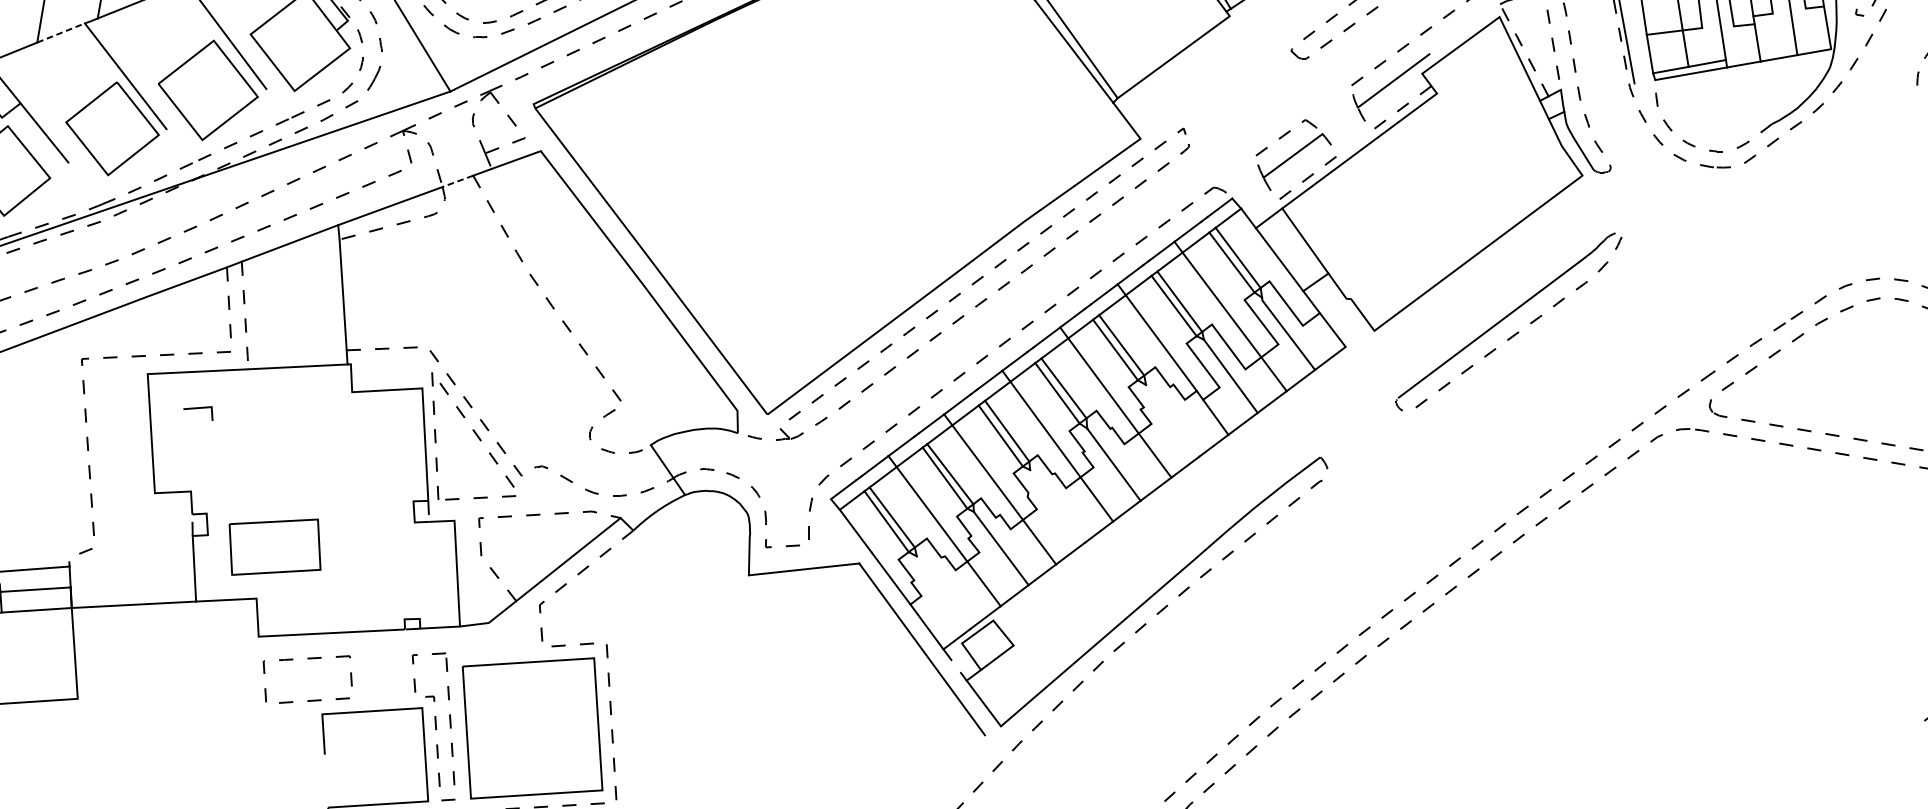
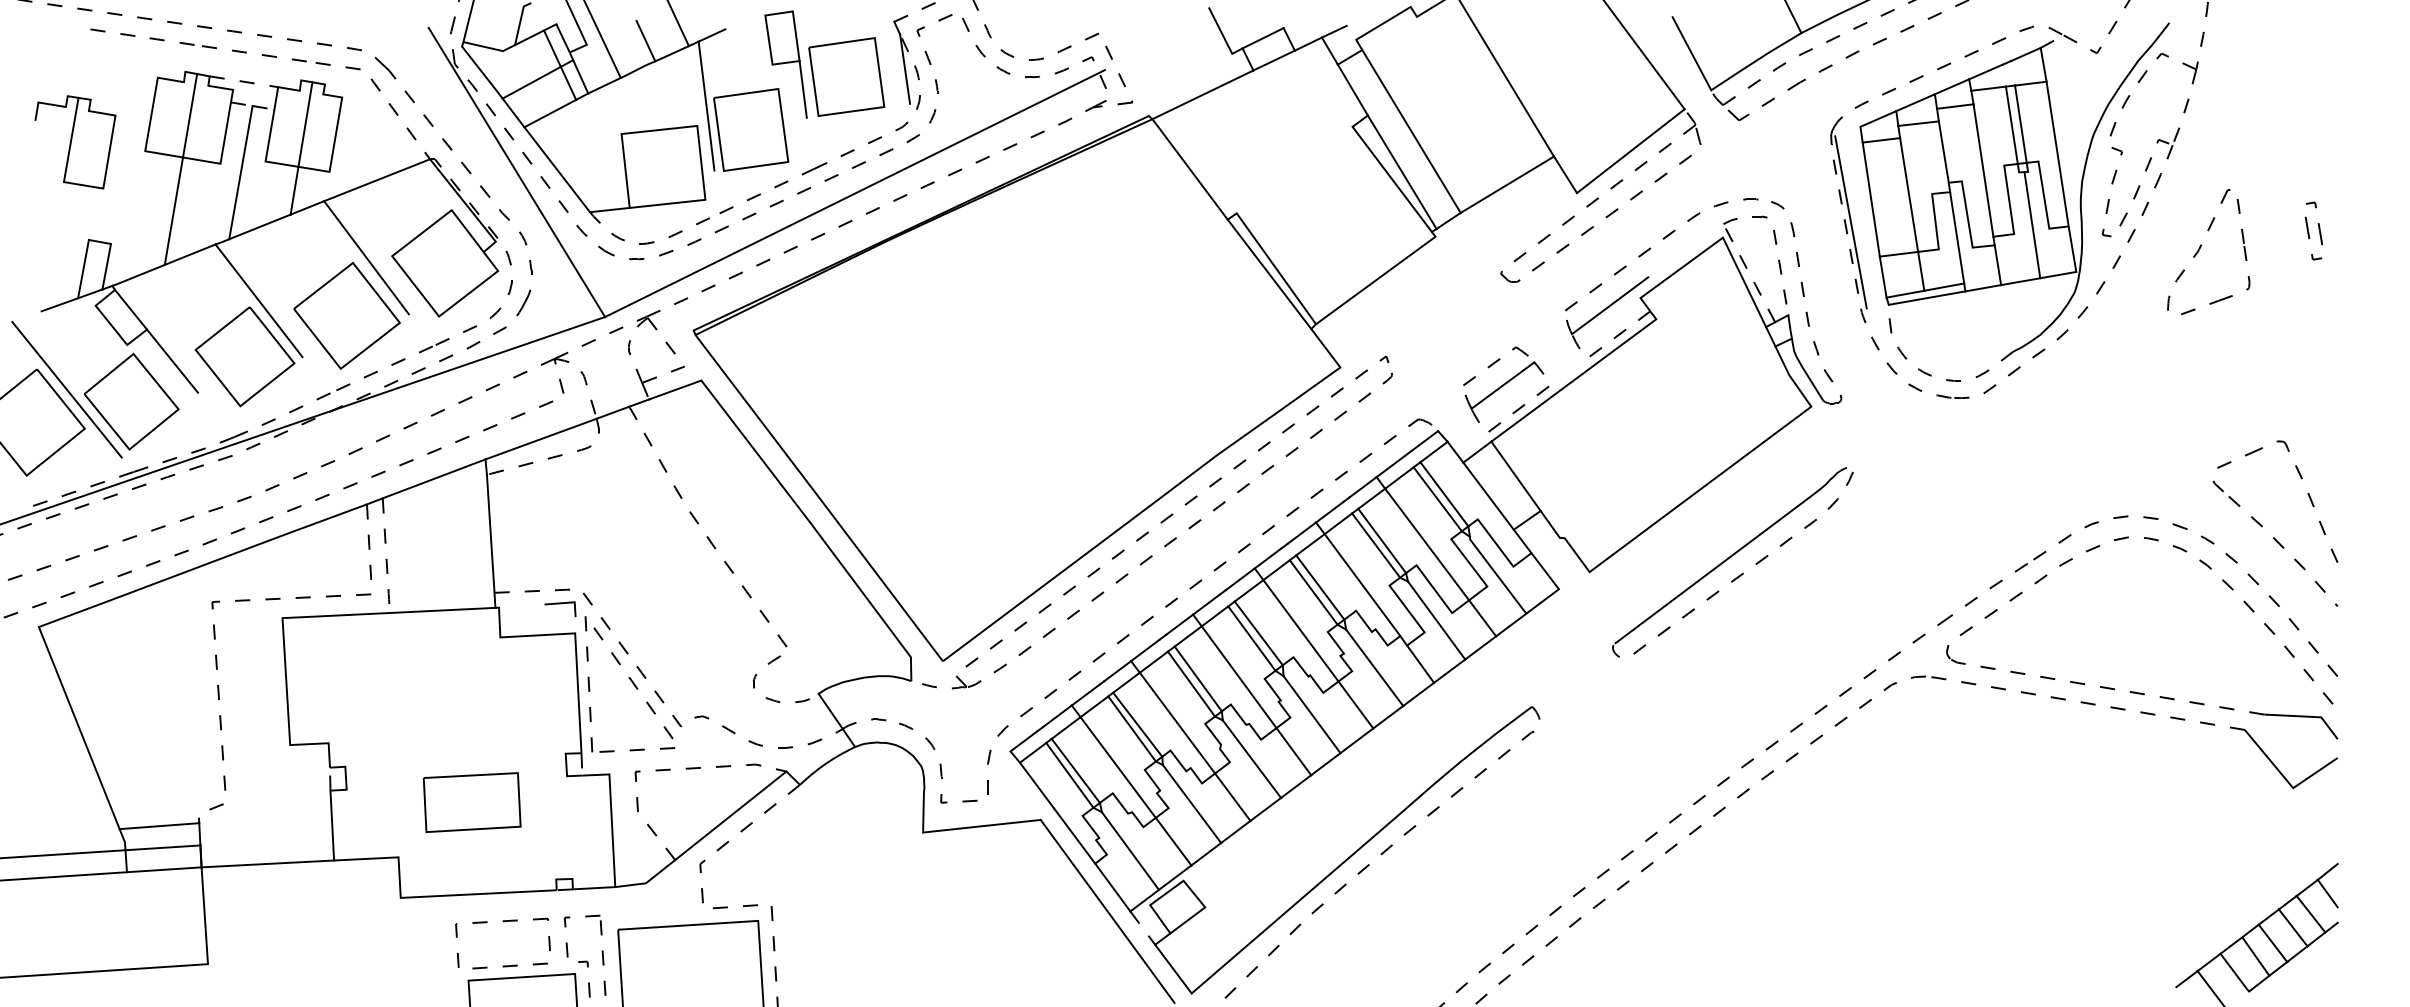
line: (61, 32) -> (190, 254), dashed -> solid
line: (457, 181) -> (612, 412), dashed -> solid
line: (198, 409) -> (560, 604), moved
line: (1172, 420) -> (1374, 667), added
line: (1057, 505) -> (1251, 758), added
part: (274, 547) -> (471, 802), moved
line: (943, 592) -> (1130, 850), added
part: (308, 659) -> (503, 922), moved

